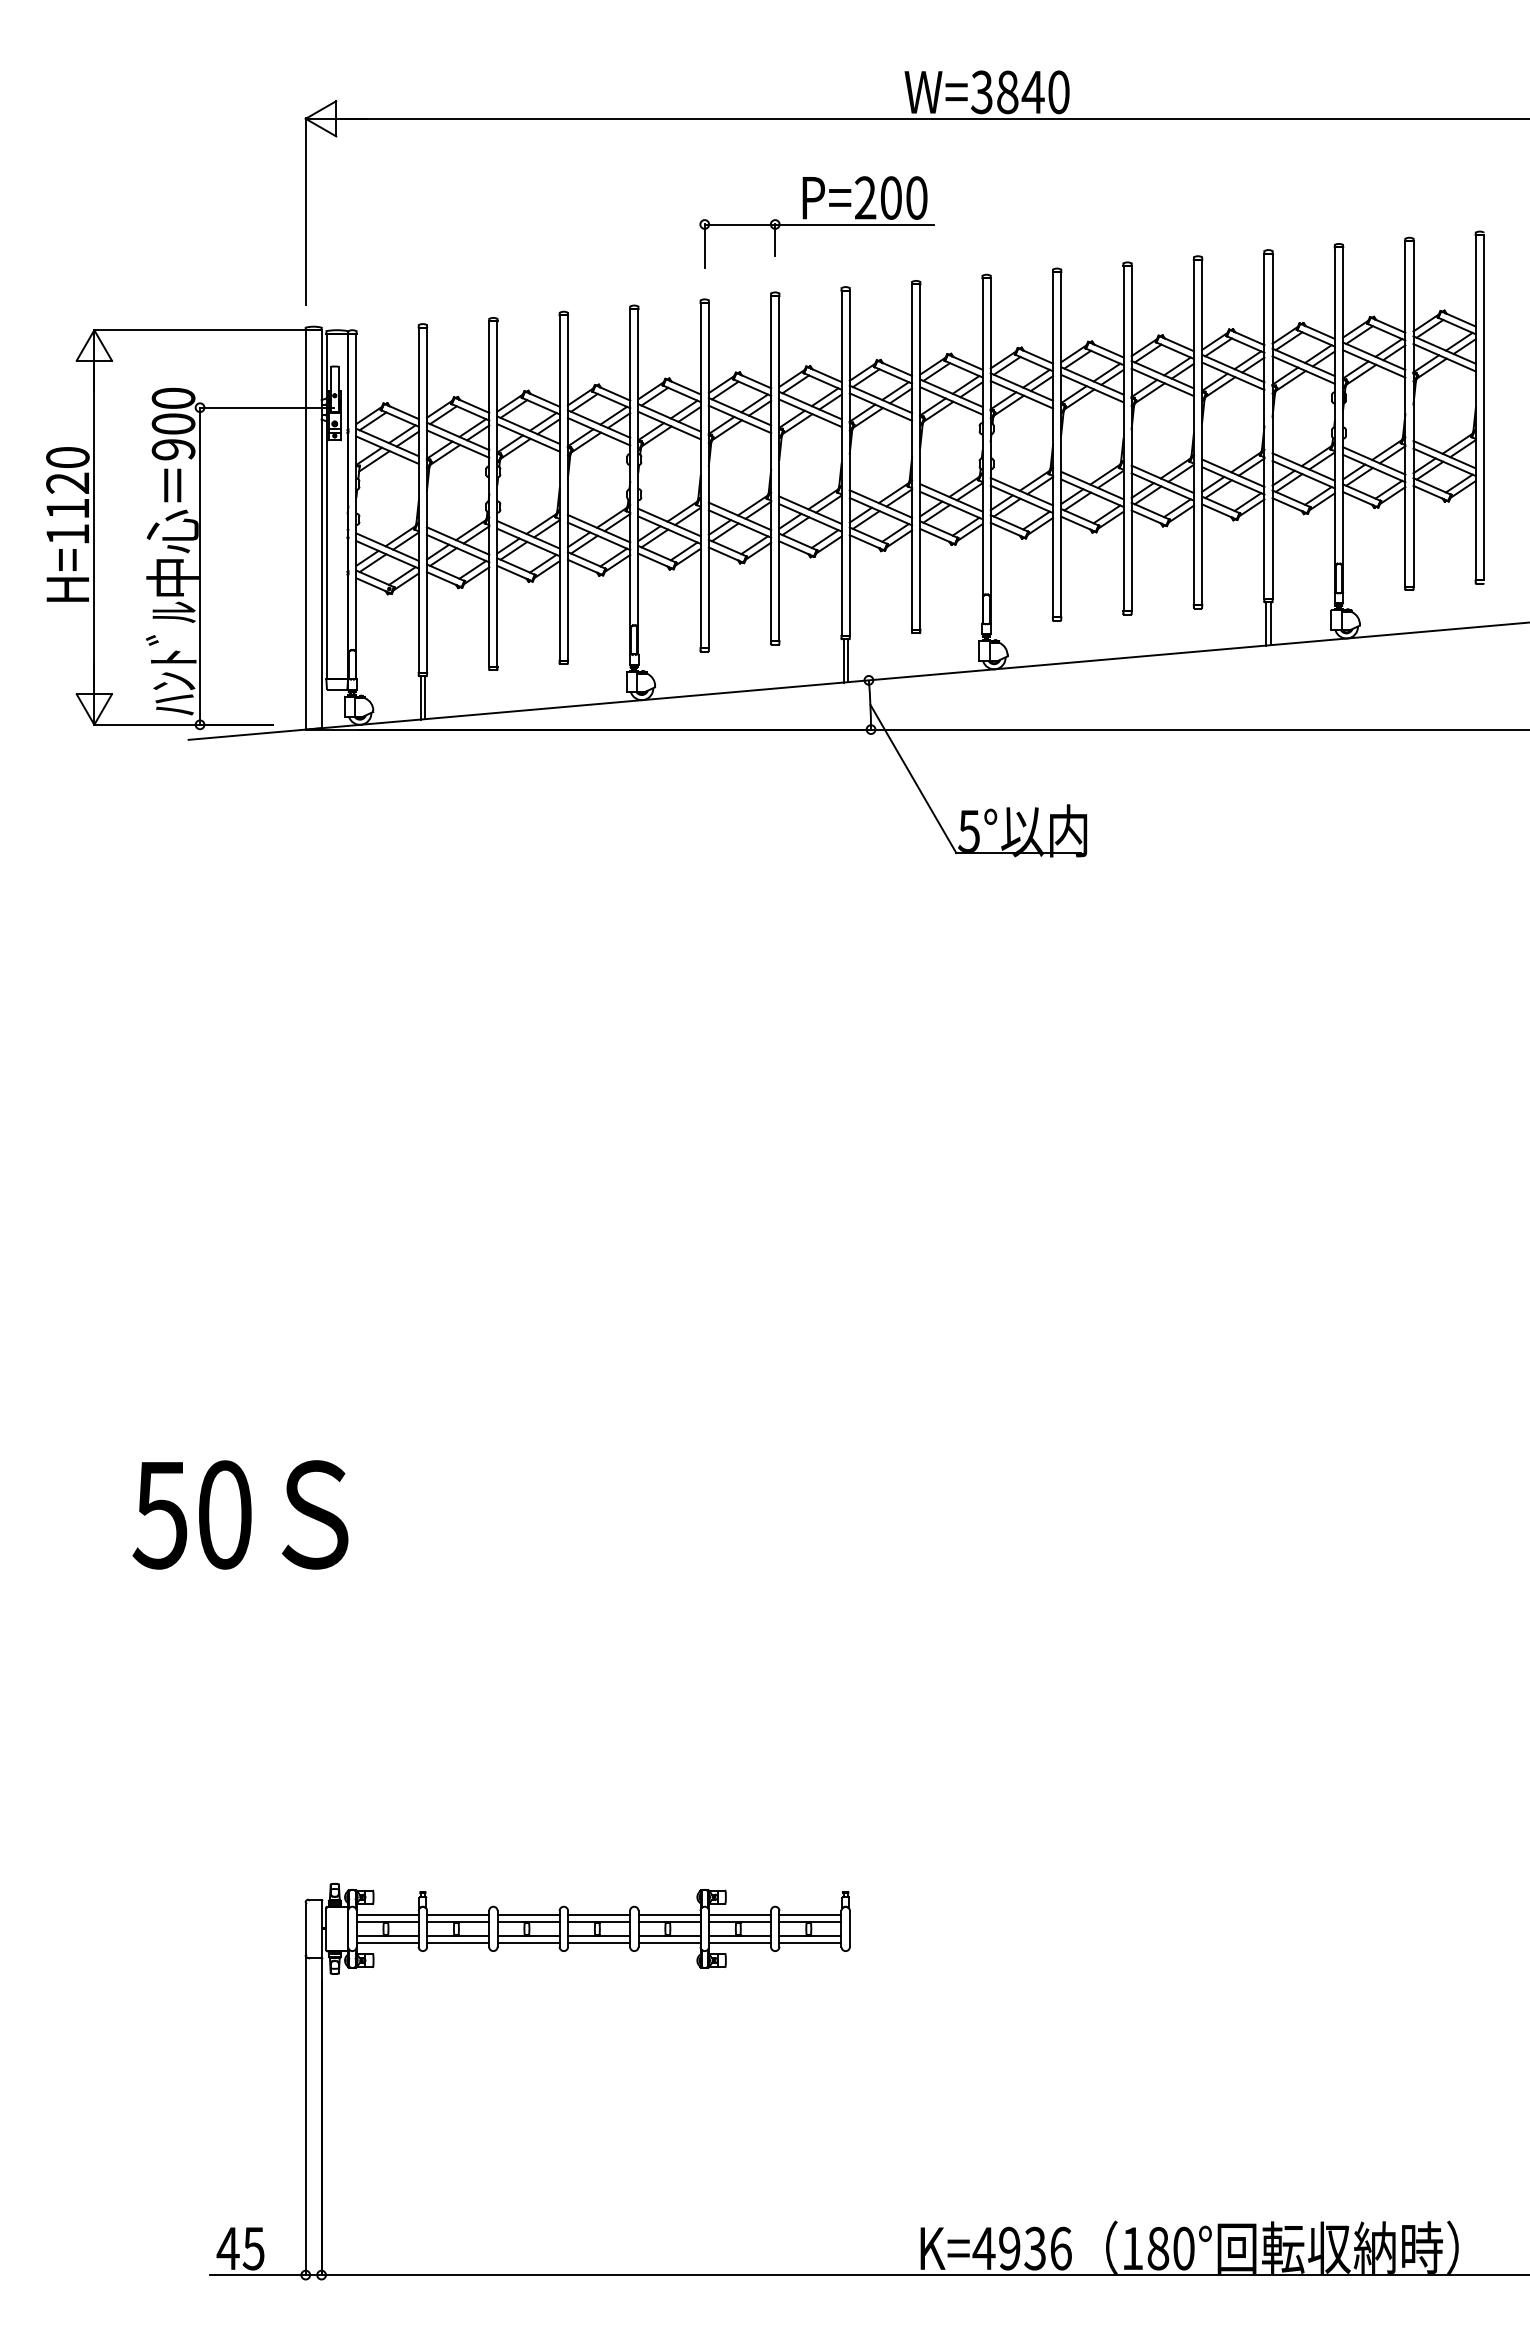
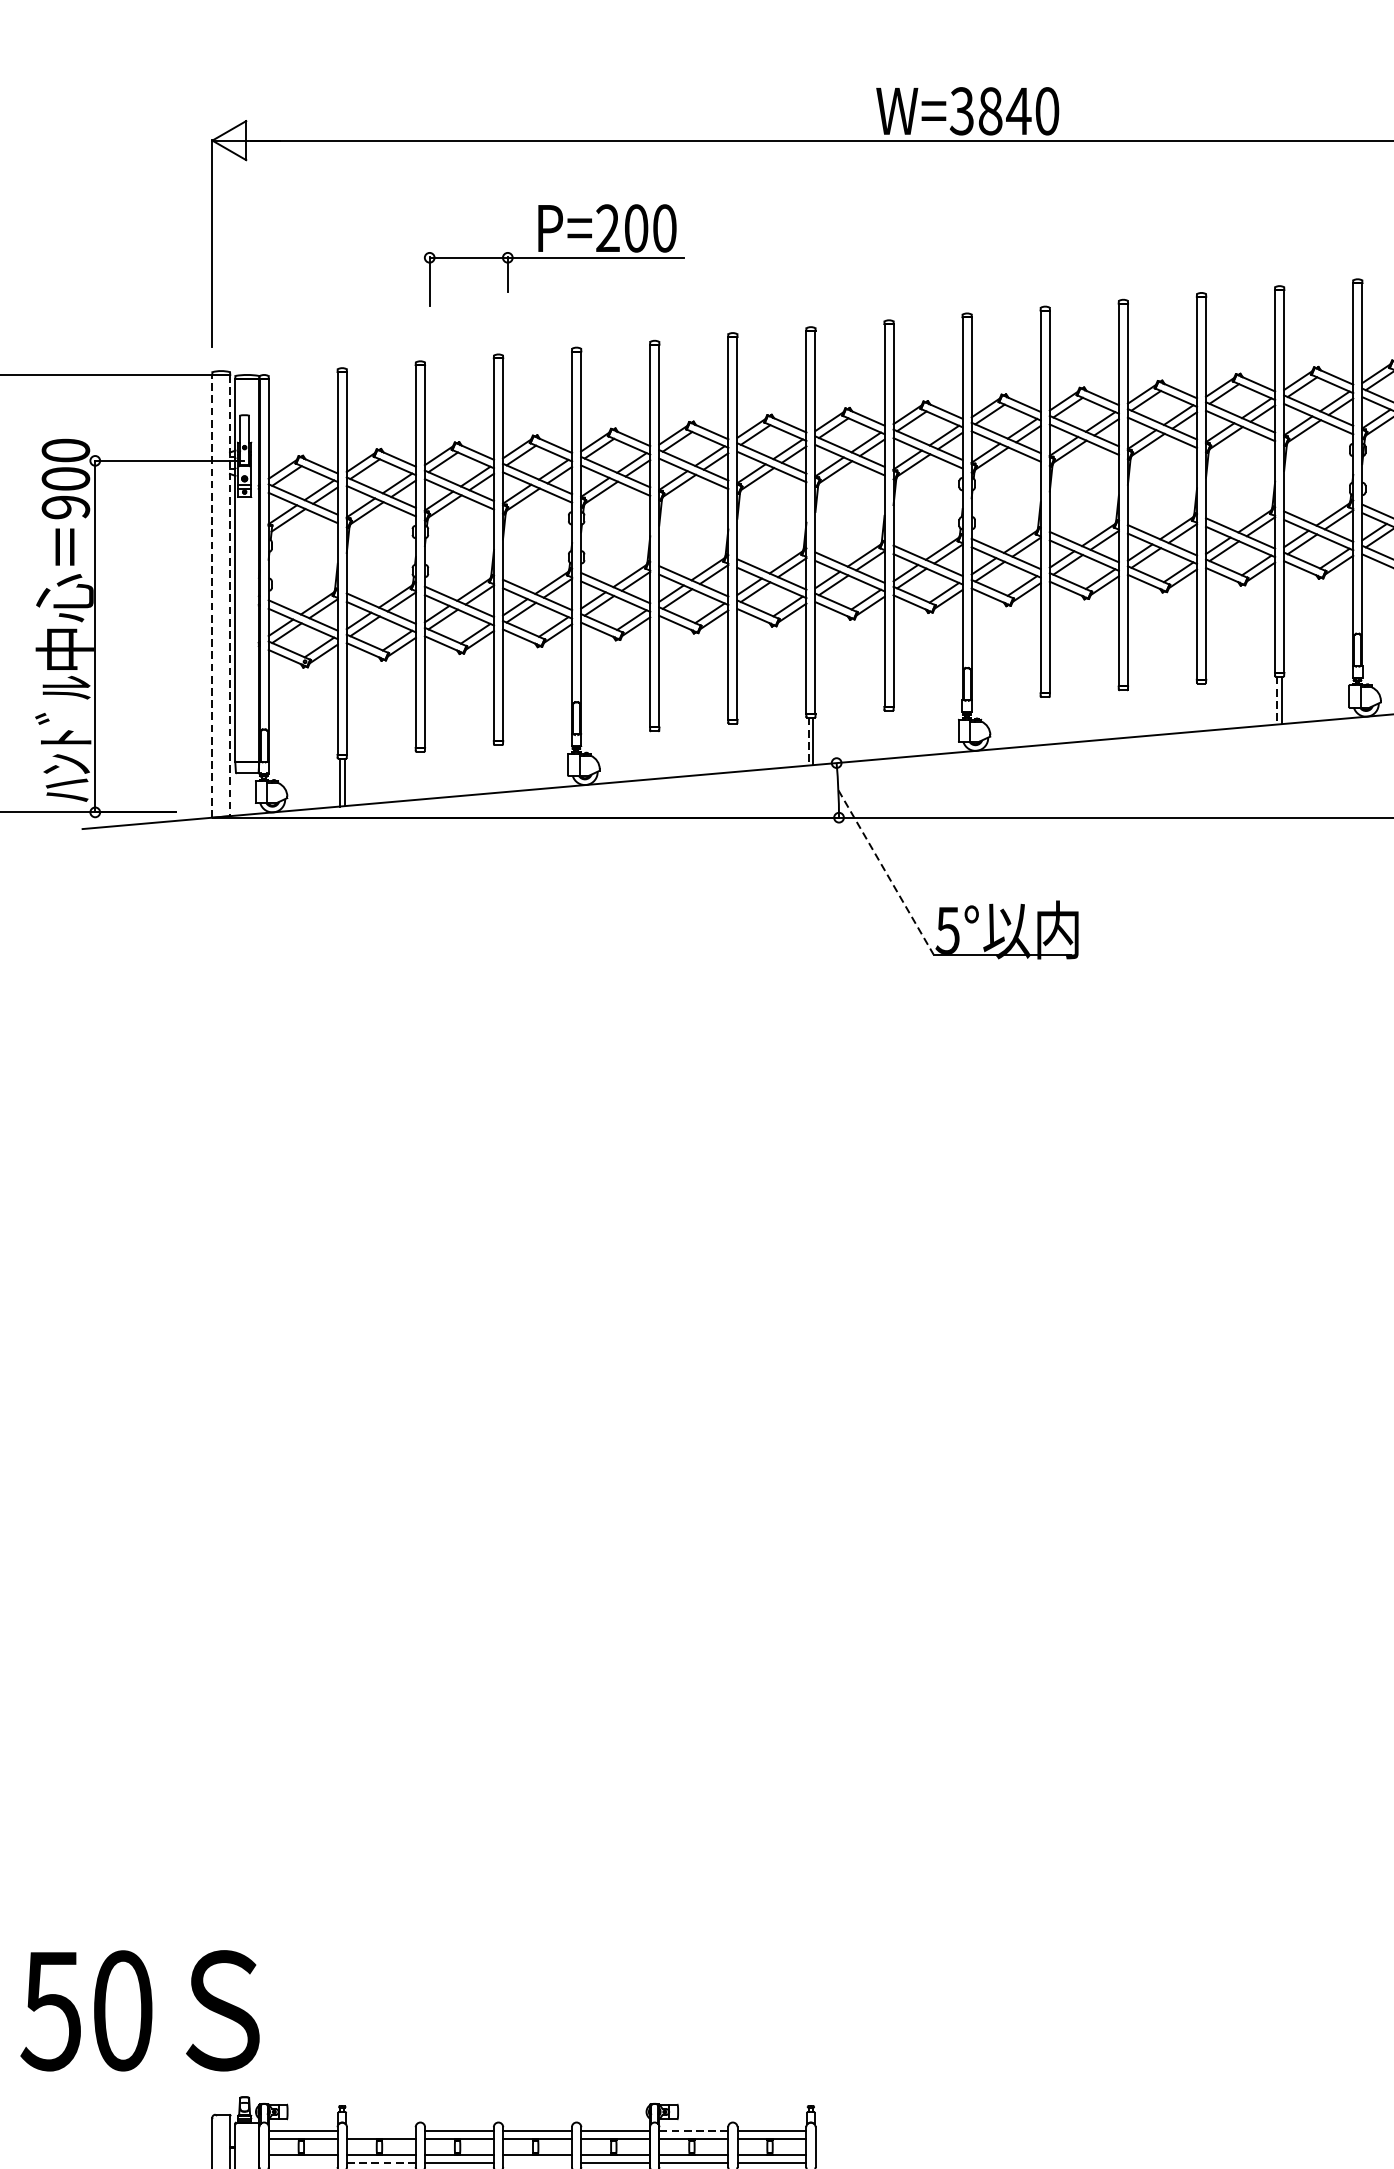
part: (816, 222) -> (553, 255), moved
line: (305, 529) -> (212, 595), solid -> dashed
line: (321, 529) -> (229, 595), solid -> dashed
line: (1266, 623) -> (1277, 700), solid -> dashed
line: (843, 660) -> (808, 741), solid -> dashed
line: (913, 779) -> (886, 872), solid -> dashed
text: (240, 1514) -> (140, 2010), moved
line: (458, 1914) -> (381, 2131), removed
line: (740, 1914) -> (694, 2131), solid -> dashed
line: (387, 1943) -> (303, 2163), removed
line: (458, 1943) -> (381, 2163), solid -> dashed
line: (599, 1943) -> (538, 2163), removed

